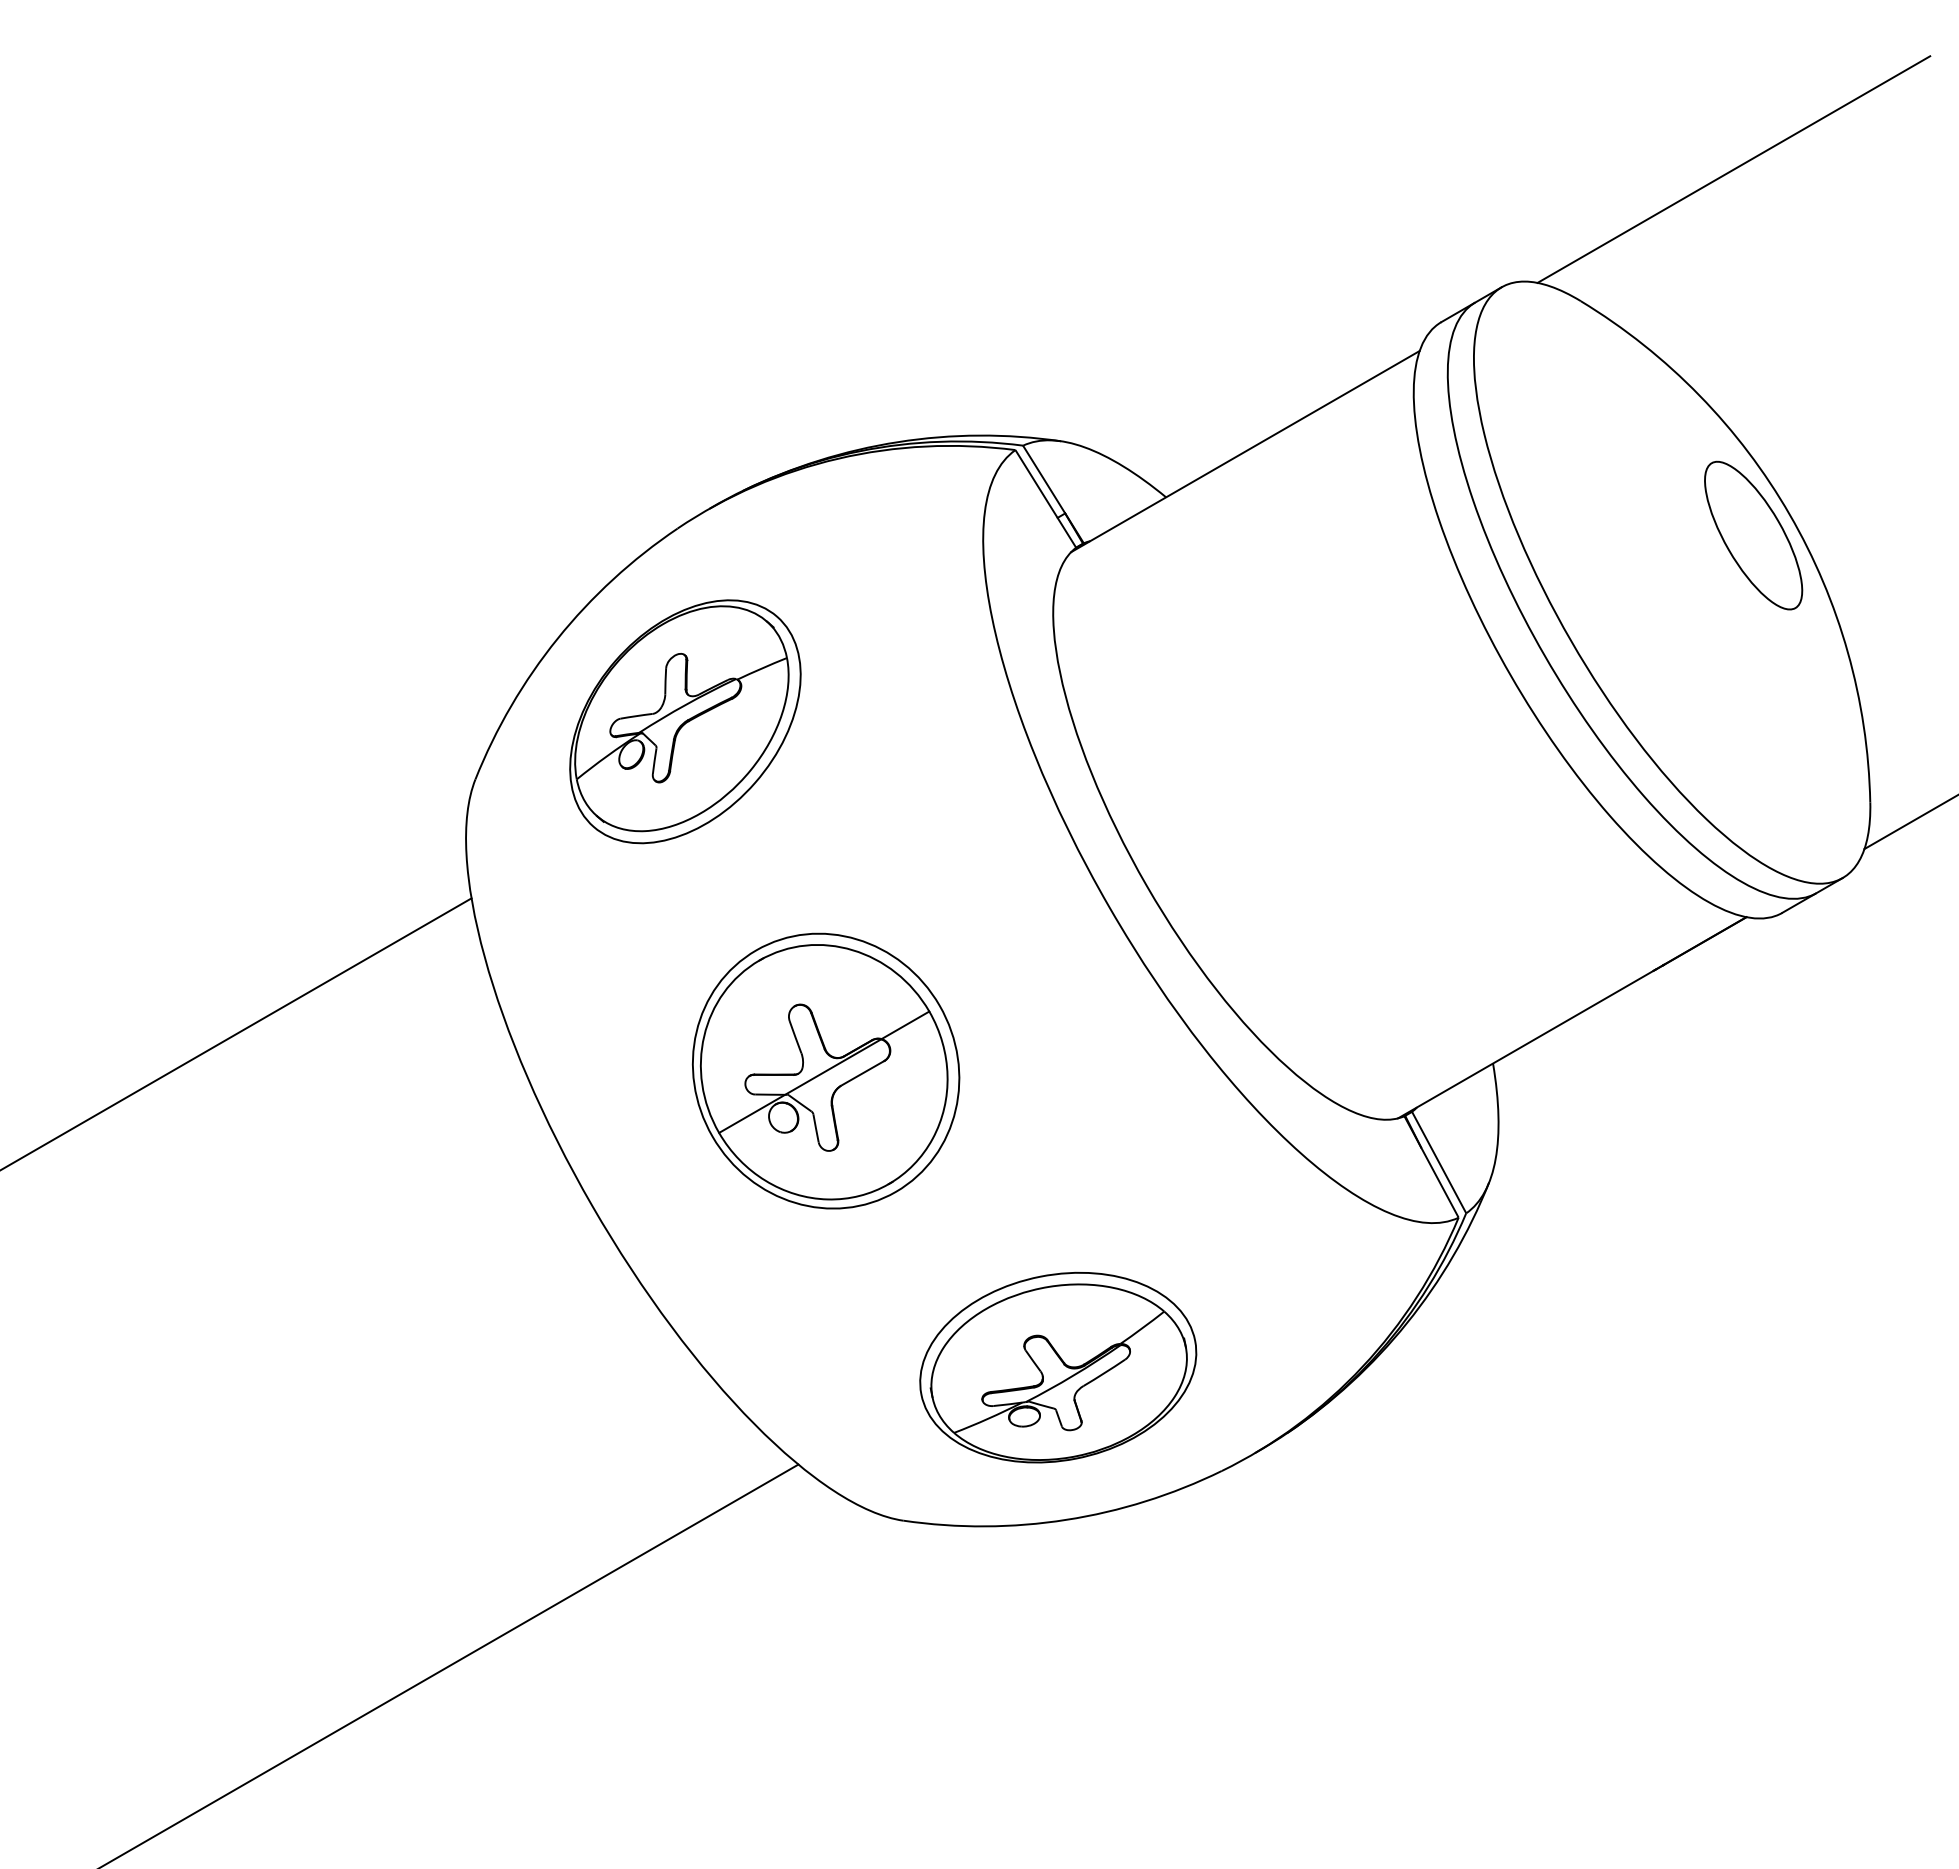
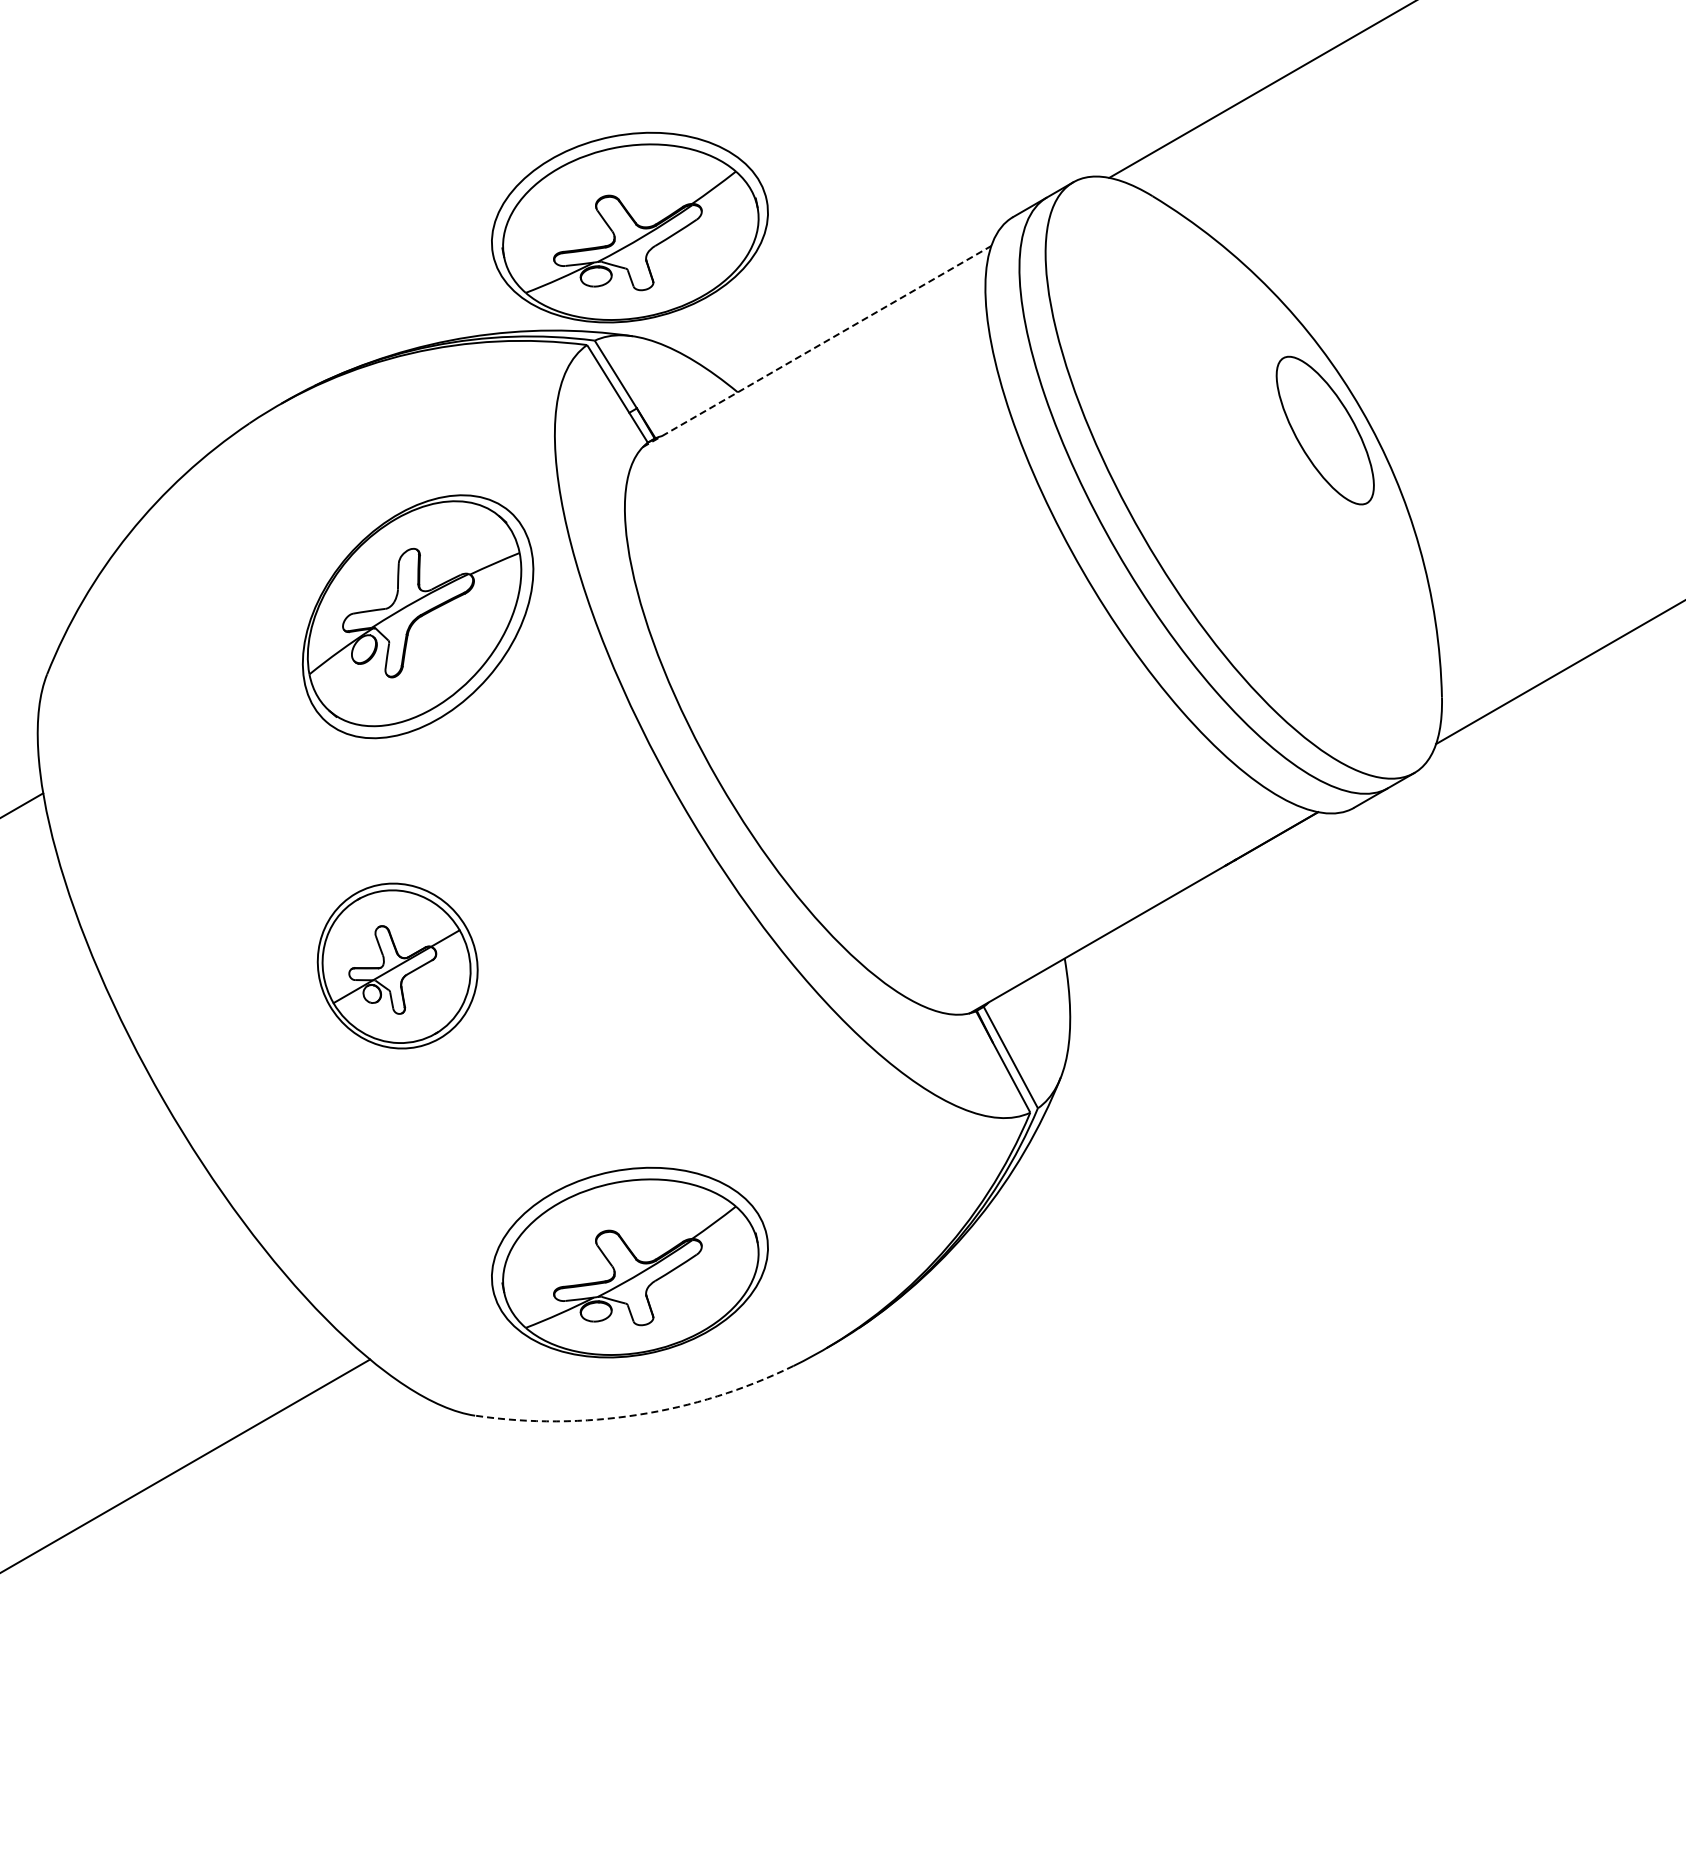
part: (1058, 332) -> (630, 227), added
line: (1245, 451) -> (817, 346), solid -> dashed
part: (685, 721) -> (418, 616), moved
part: (825, 1070) -> (397, 965), size x0.6
arc: (1066, 1519) -> (638, 1414), solid -> dashed

